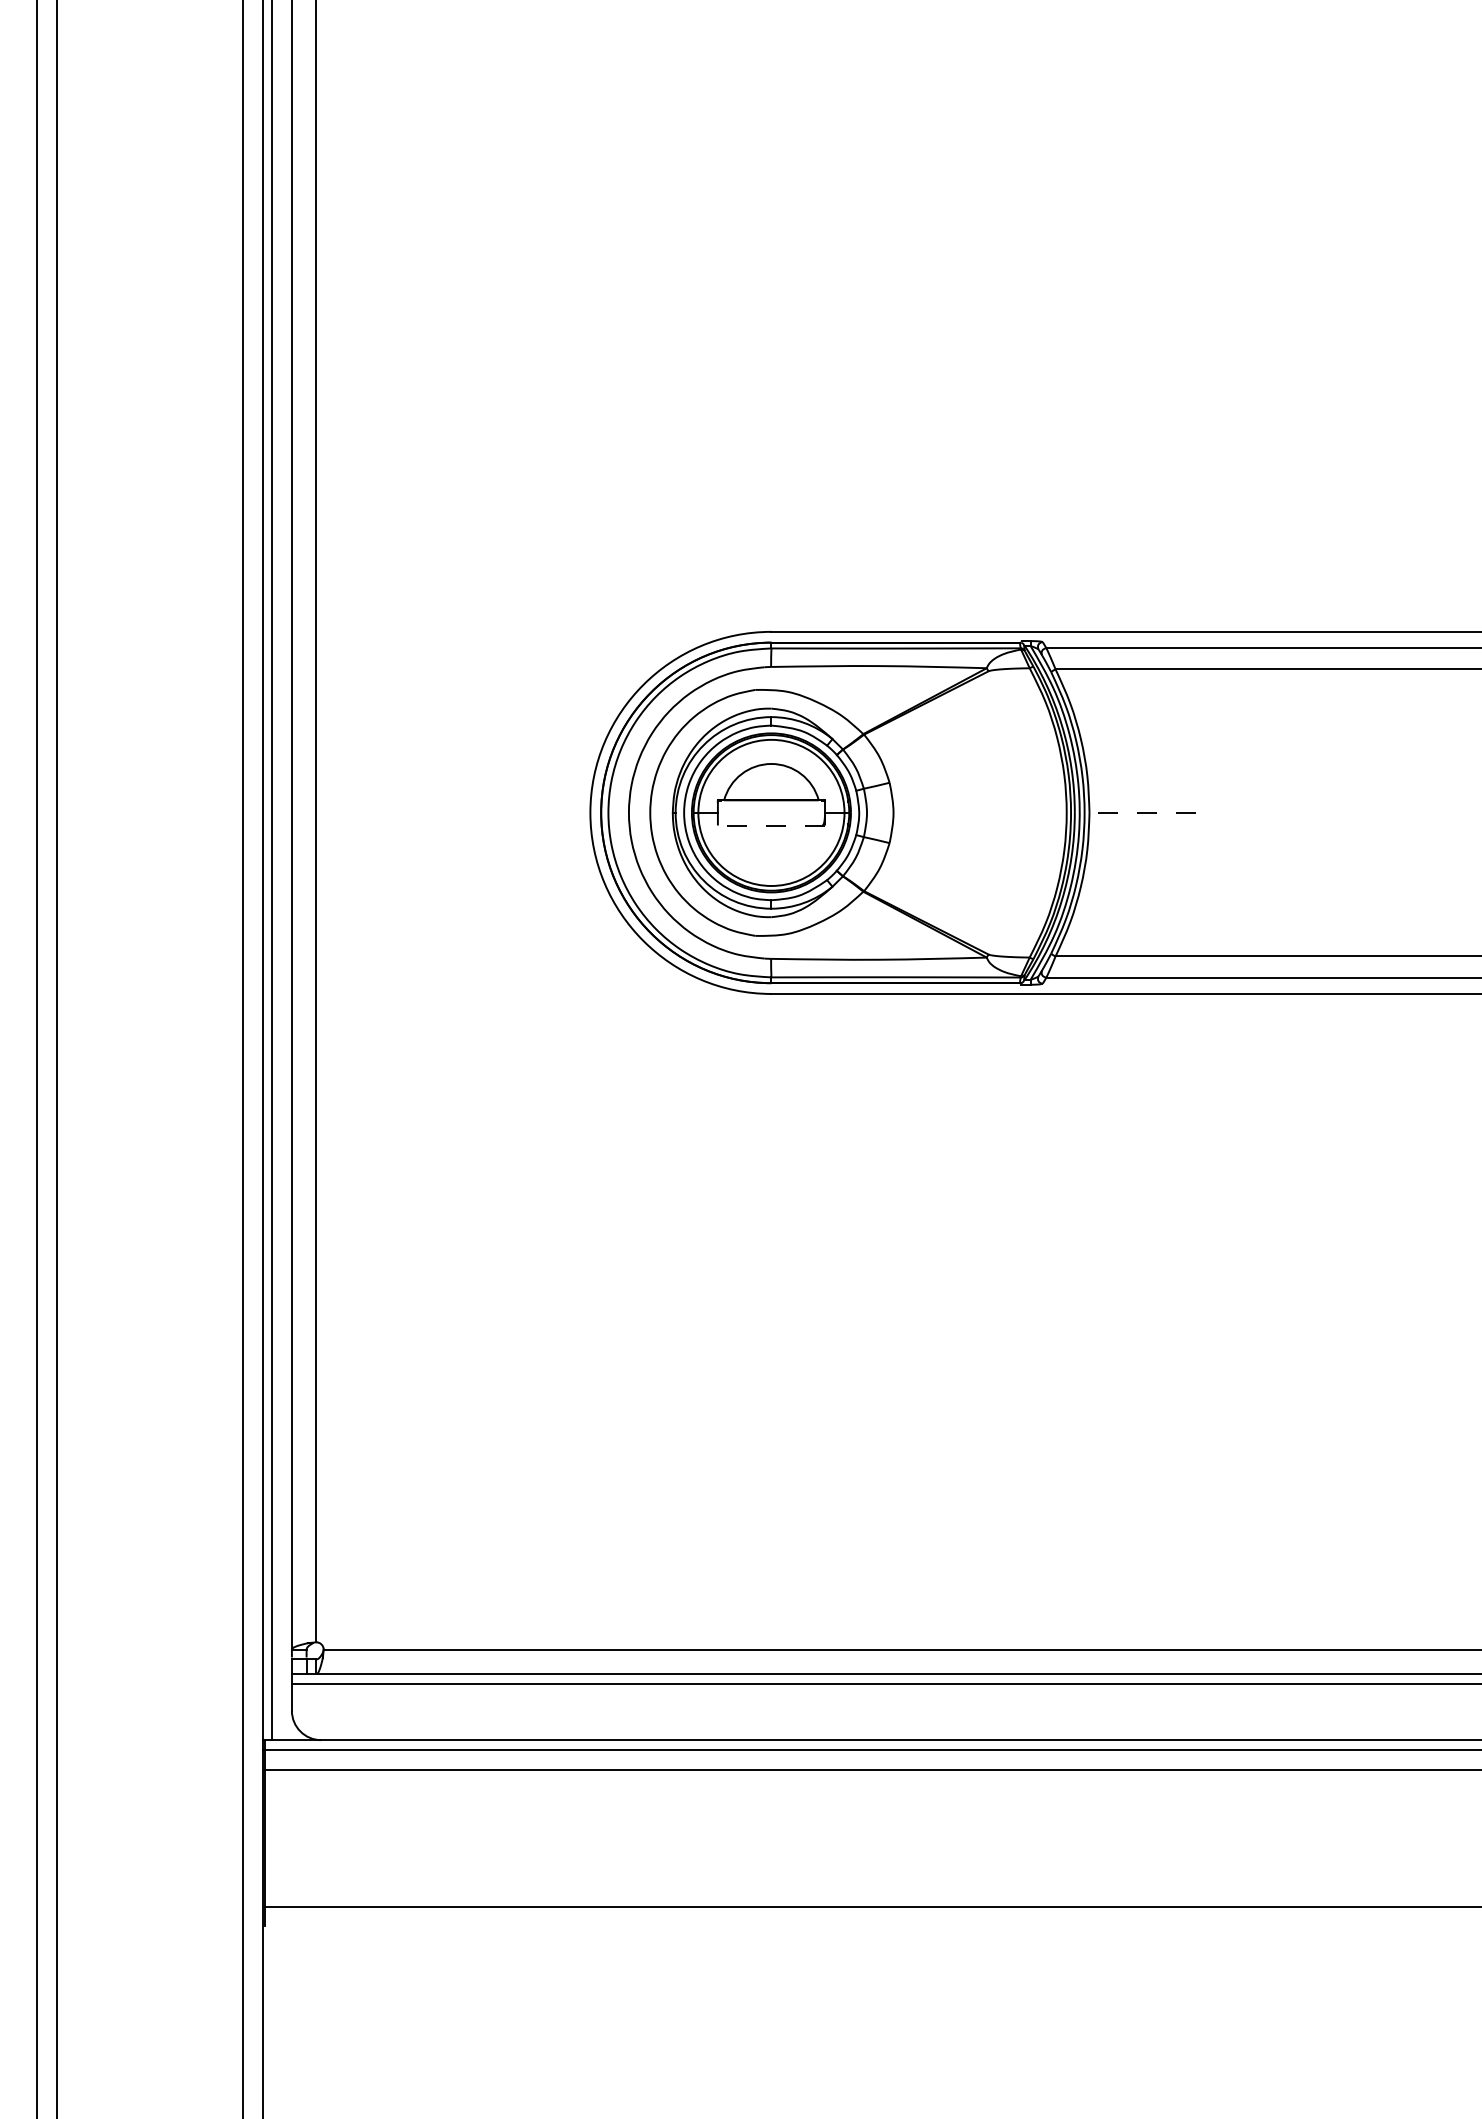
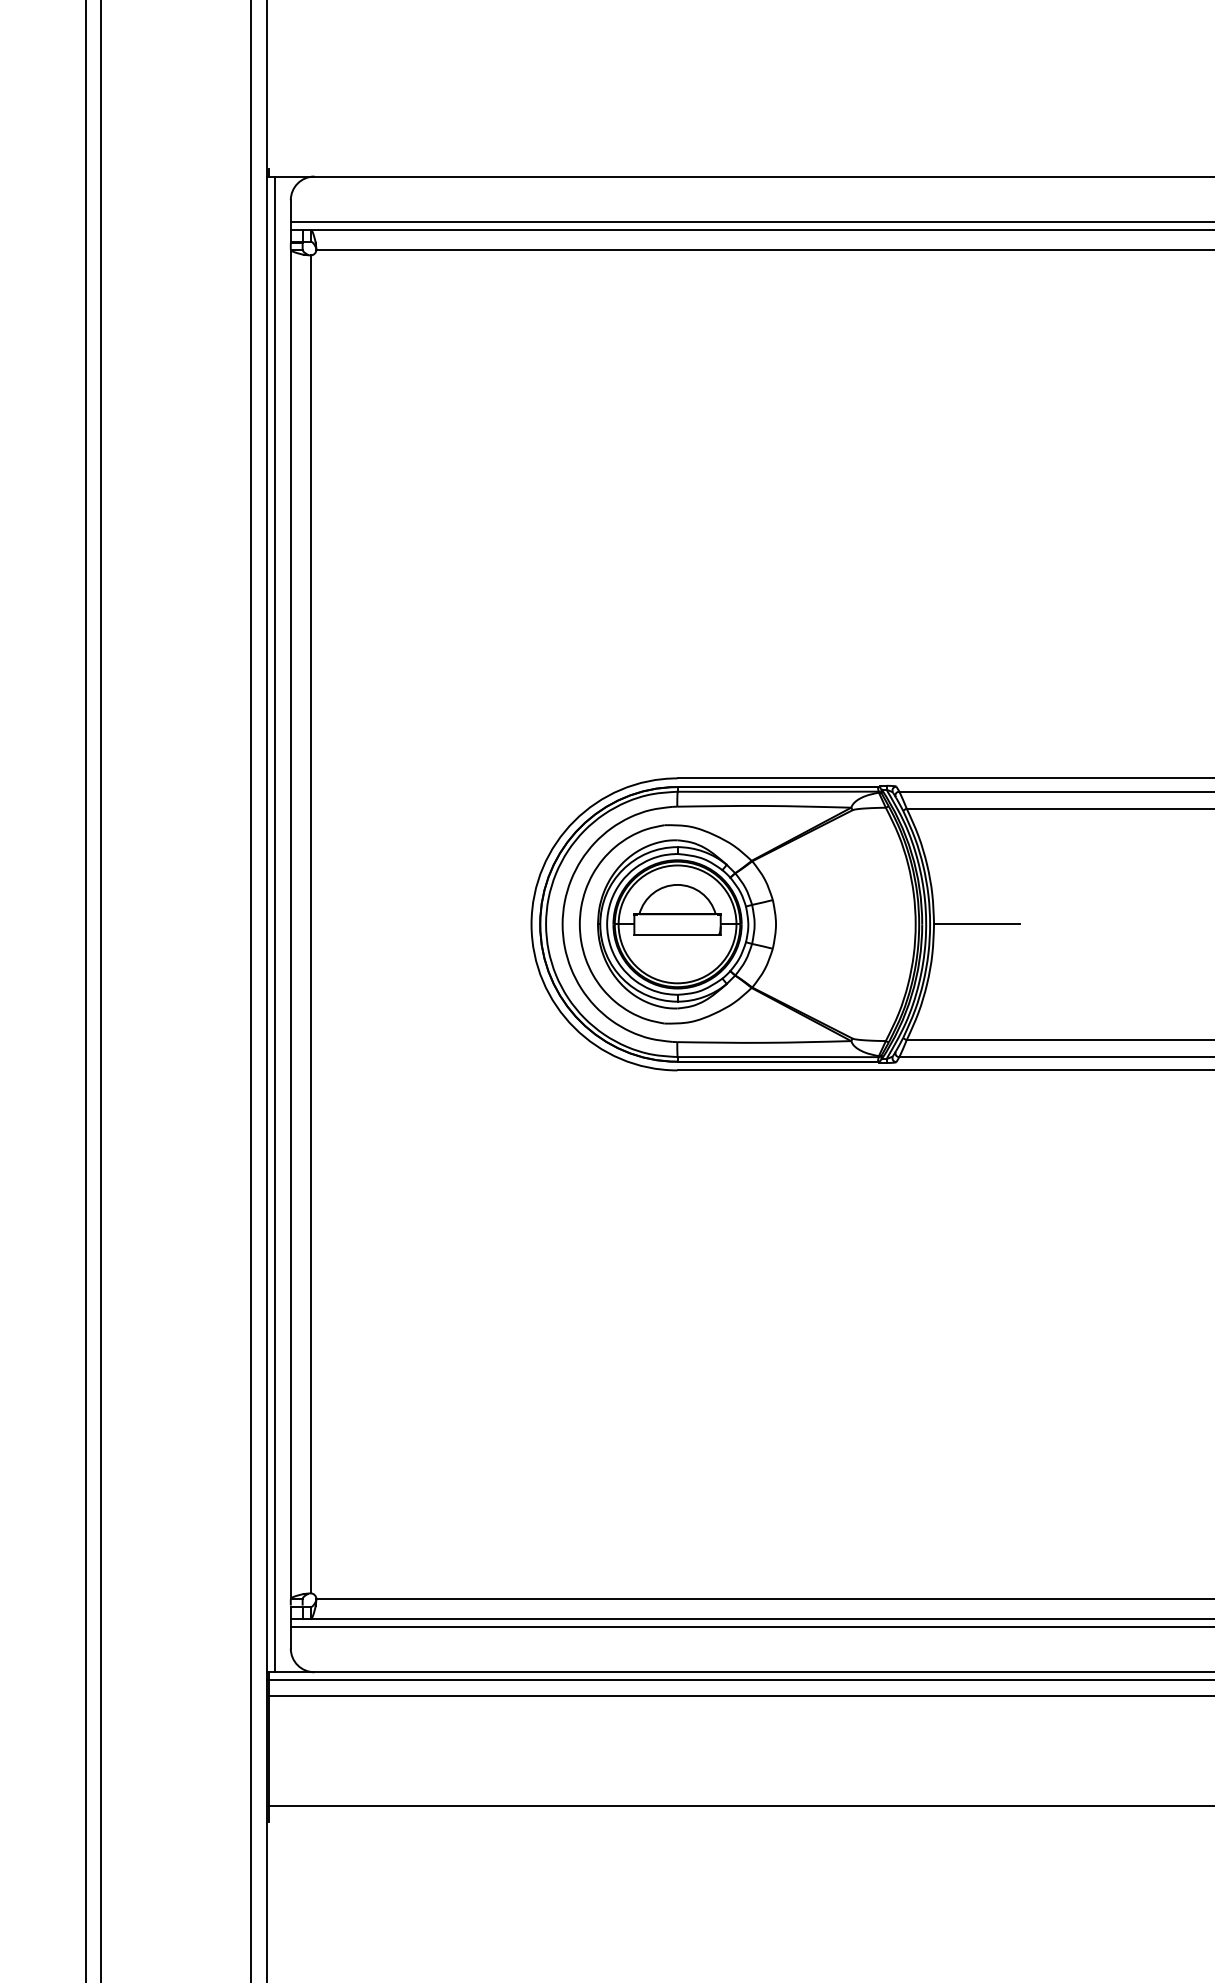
line: (1142, 813) -> (976, 924), dashed -> solid
line: (771, 825) -> (677, 934), dashed -> solid

